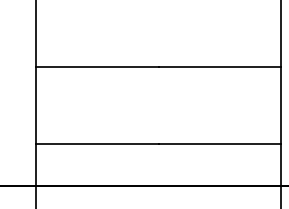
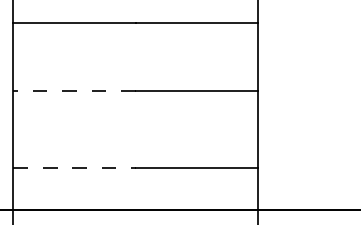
line: (97, 66) -> (74, 90), solid -> dashed
line: (98, 143) -> (75, 167), solid -> dashed

